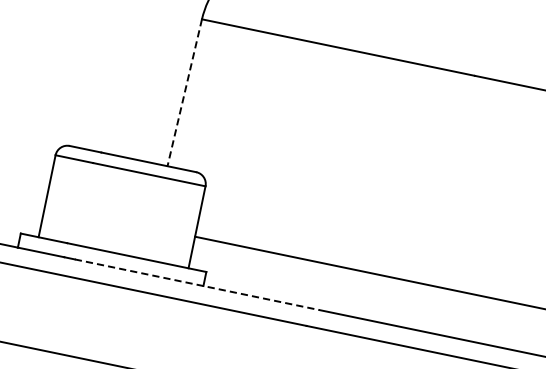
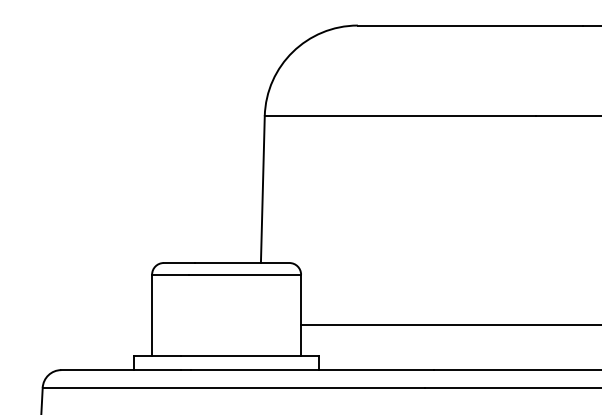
line: (184, 93) -> (262, 190), dashed -> solid
line: (197, 285) -> (312, 370), dashed -> solid

